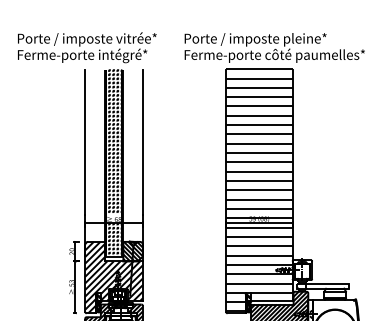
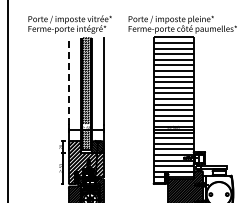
line: (84, 142) -> (68, 81), solid -> dashed

